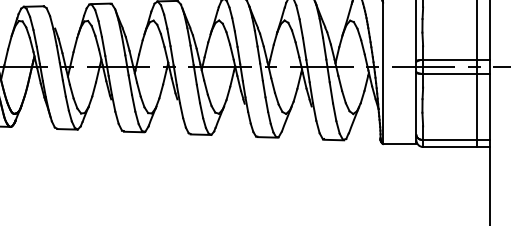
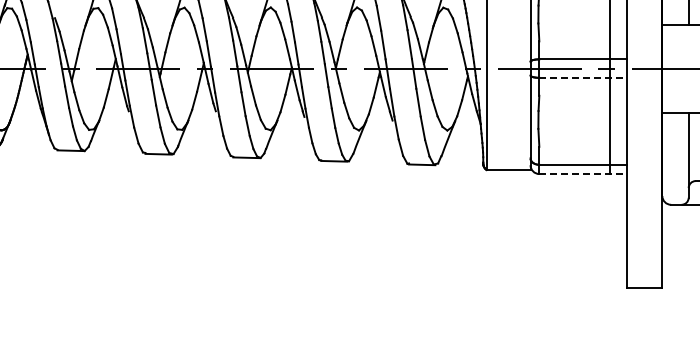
line: (456, 73) -> (583, 77), solid -> dashed
line: (456, 147) -> (583, 174), solid -> dashed

